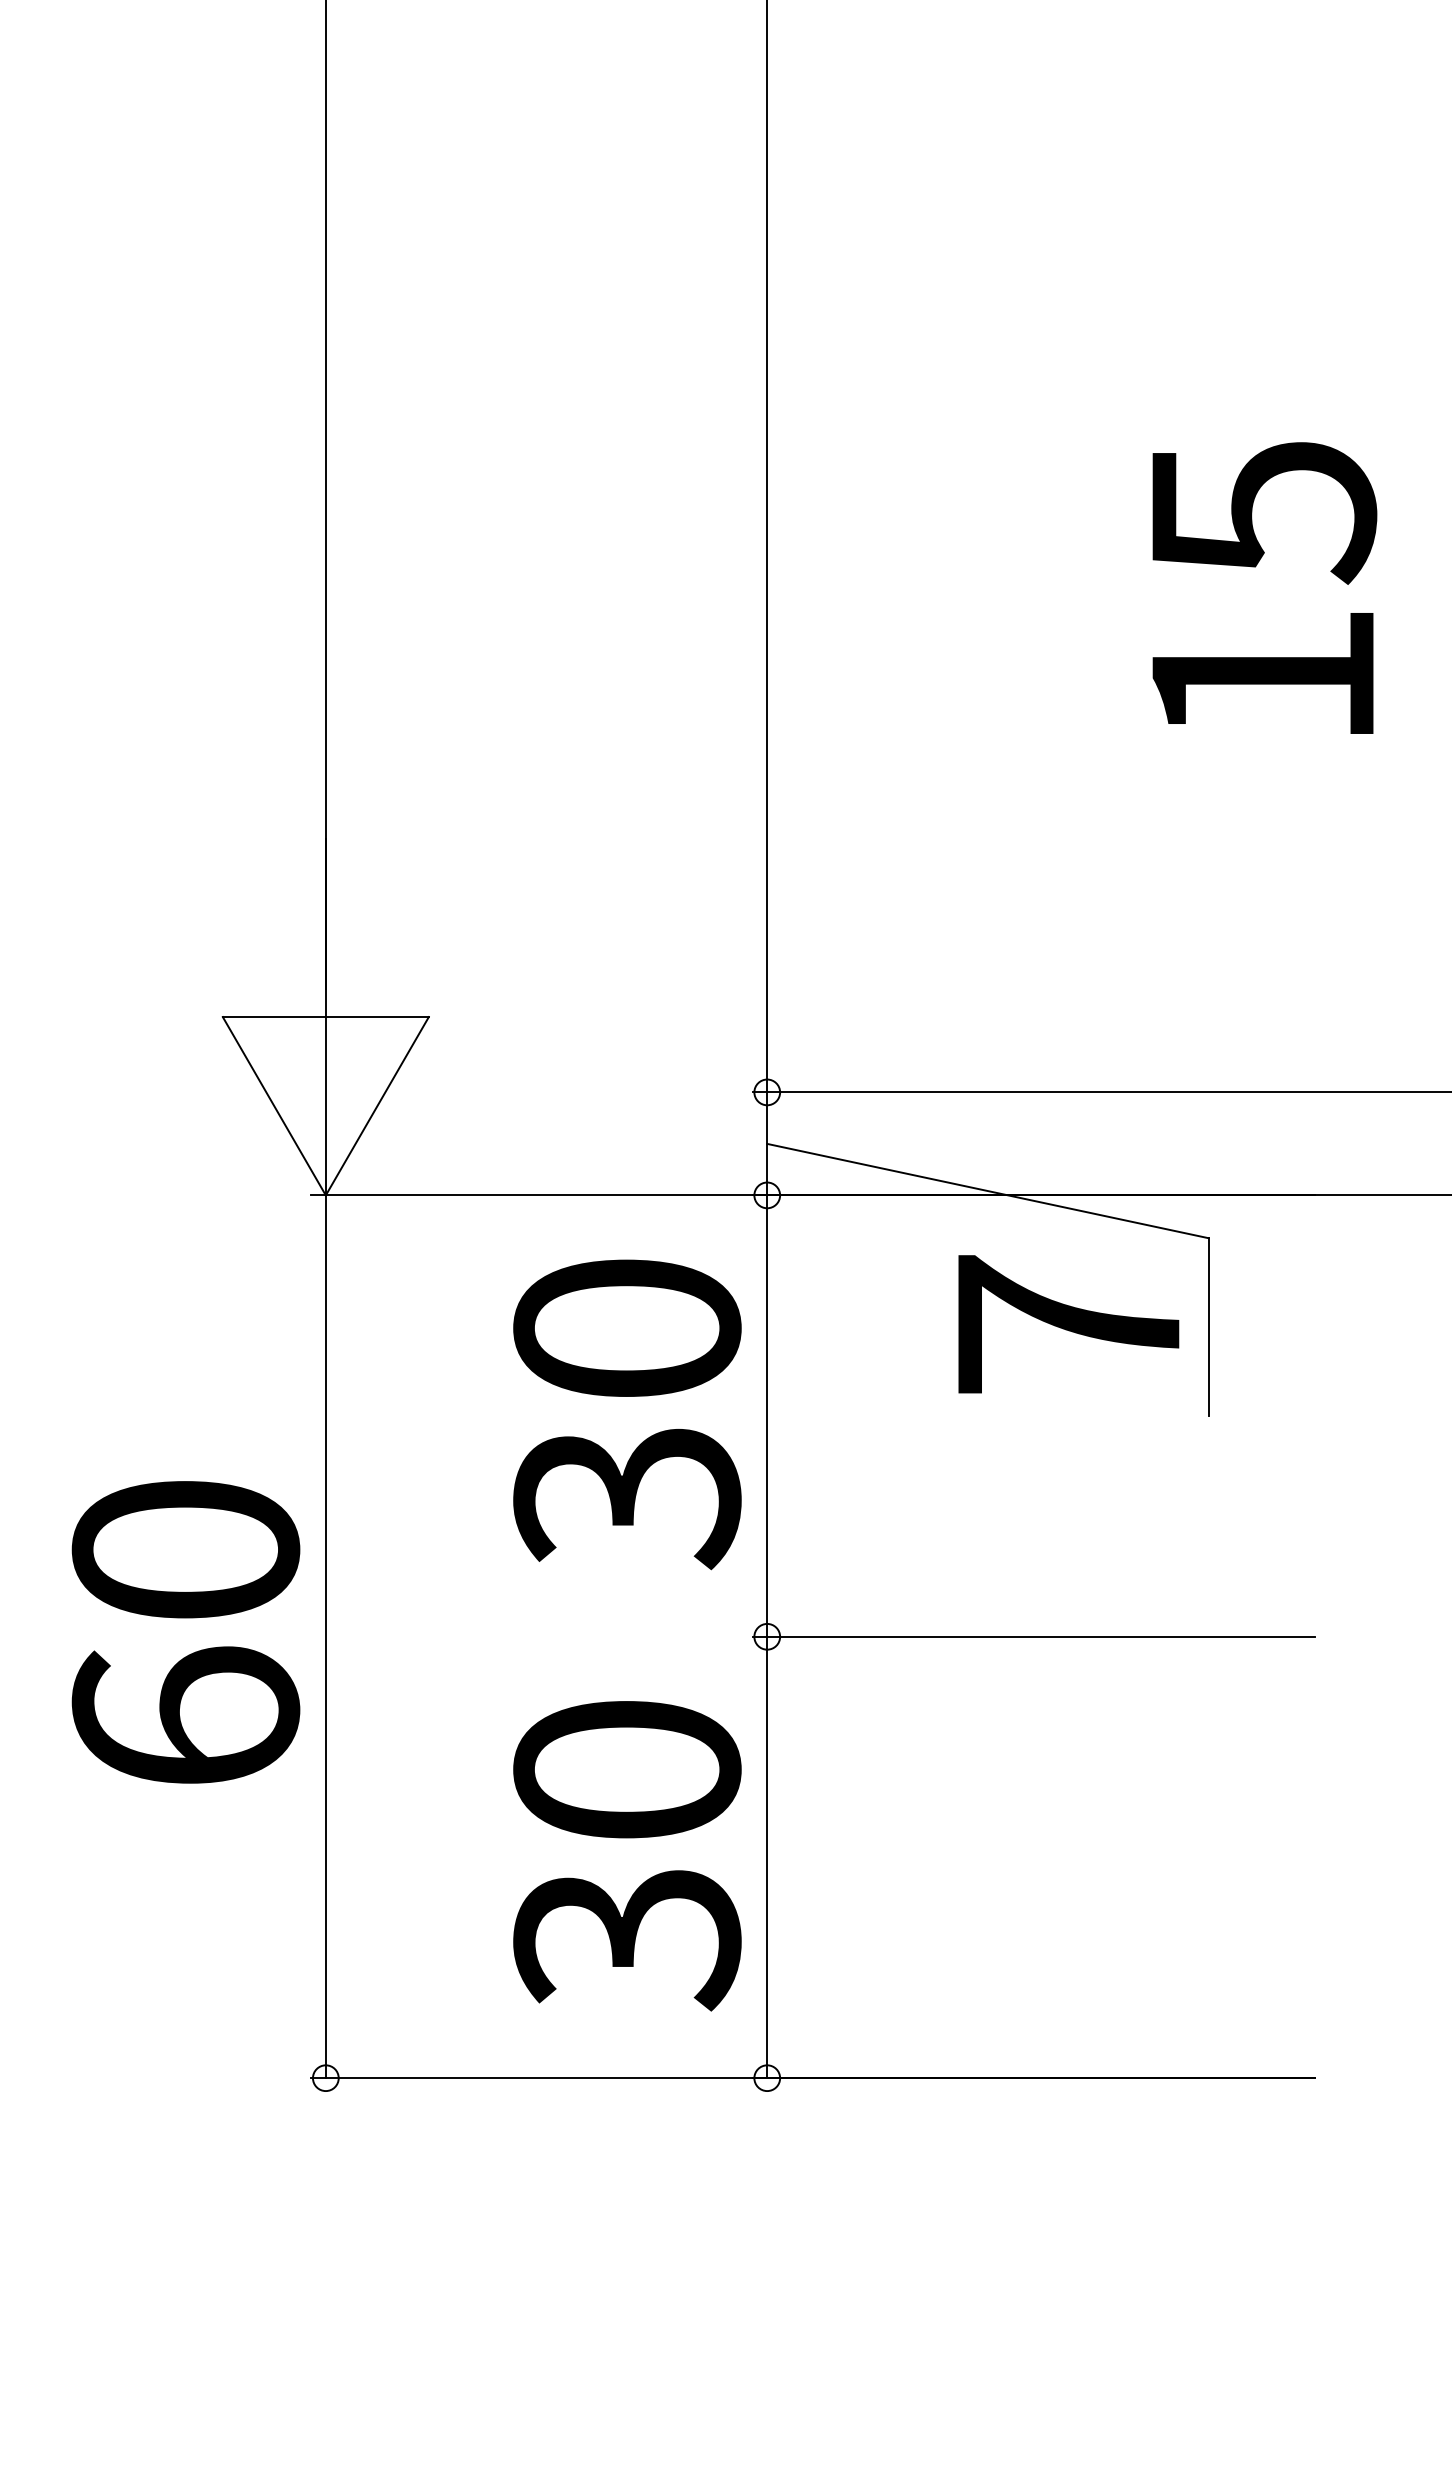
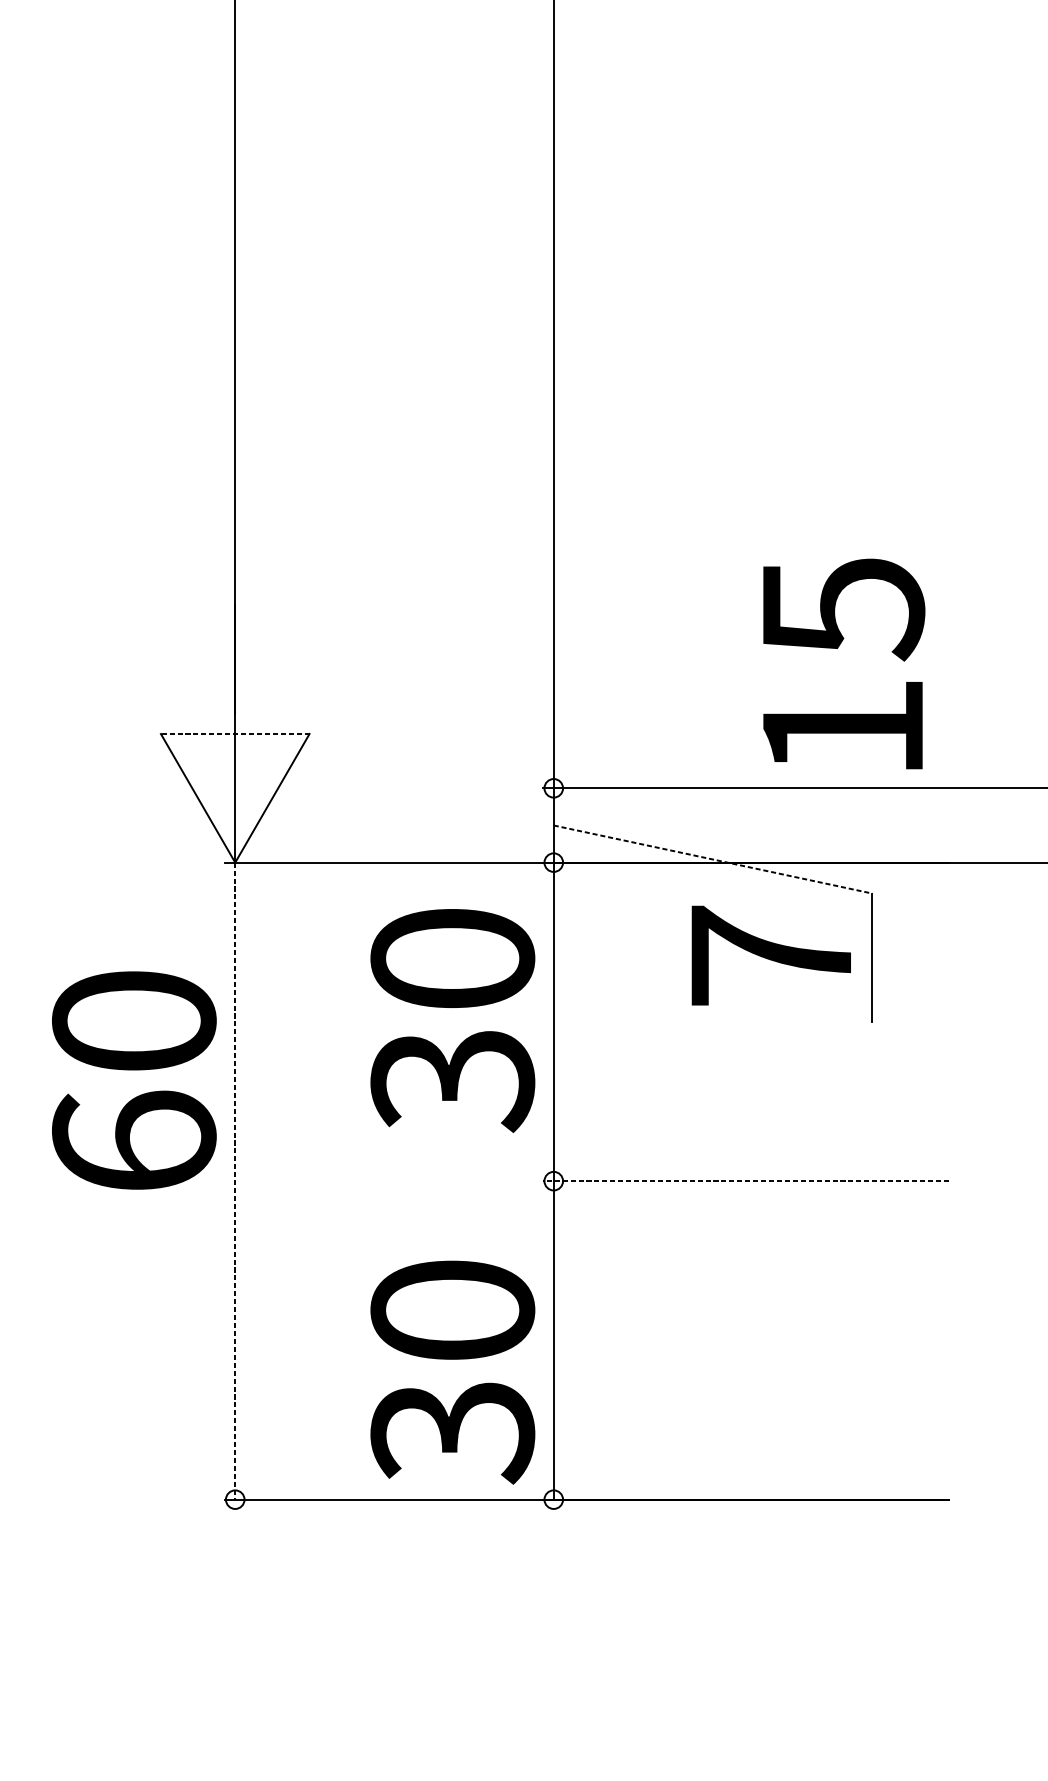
text: (1264, 587) -> (844, 663), moved
line: (325, 1017) -> (234, 734), solid -> dashed
line: (987, 1191) -> (712, 859), solid -> dashed
text: (185, 1632) -> (133, 1080), moved
line: (1033, 1636) -> (745, 1180), solid -> dashed
line: (325, 1637) -> (234, 1181), solid -> dashed
text: (627, 1856) -> (452, 1372), moved

